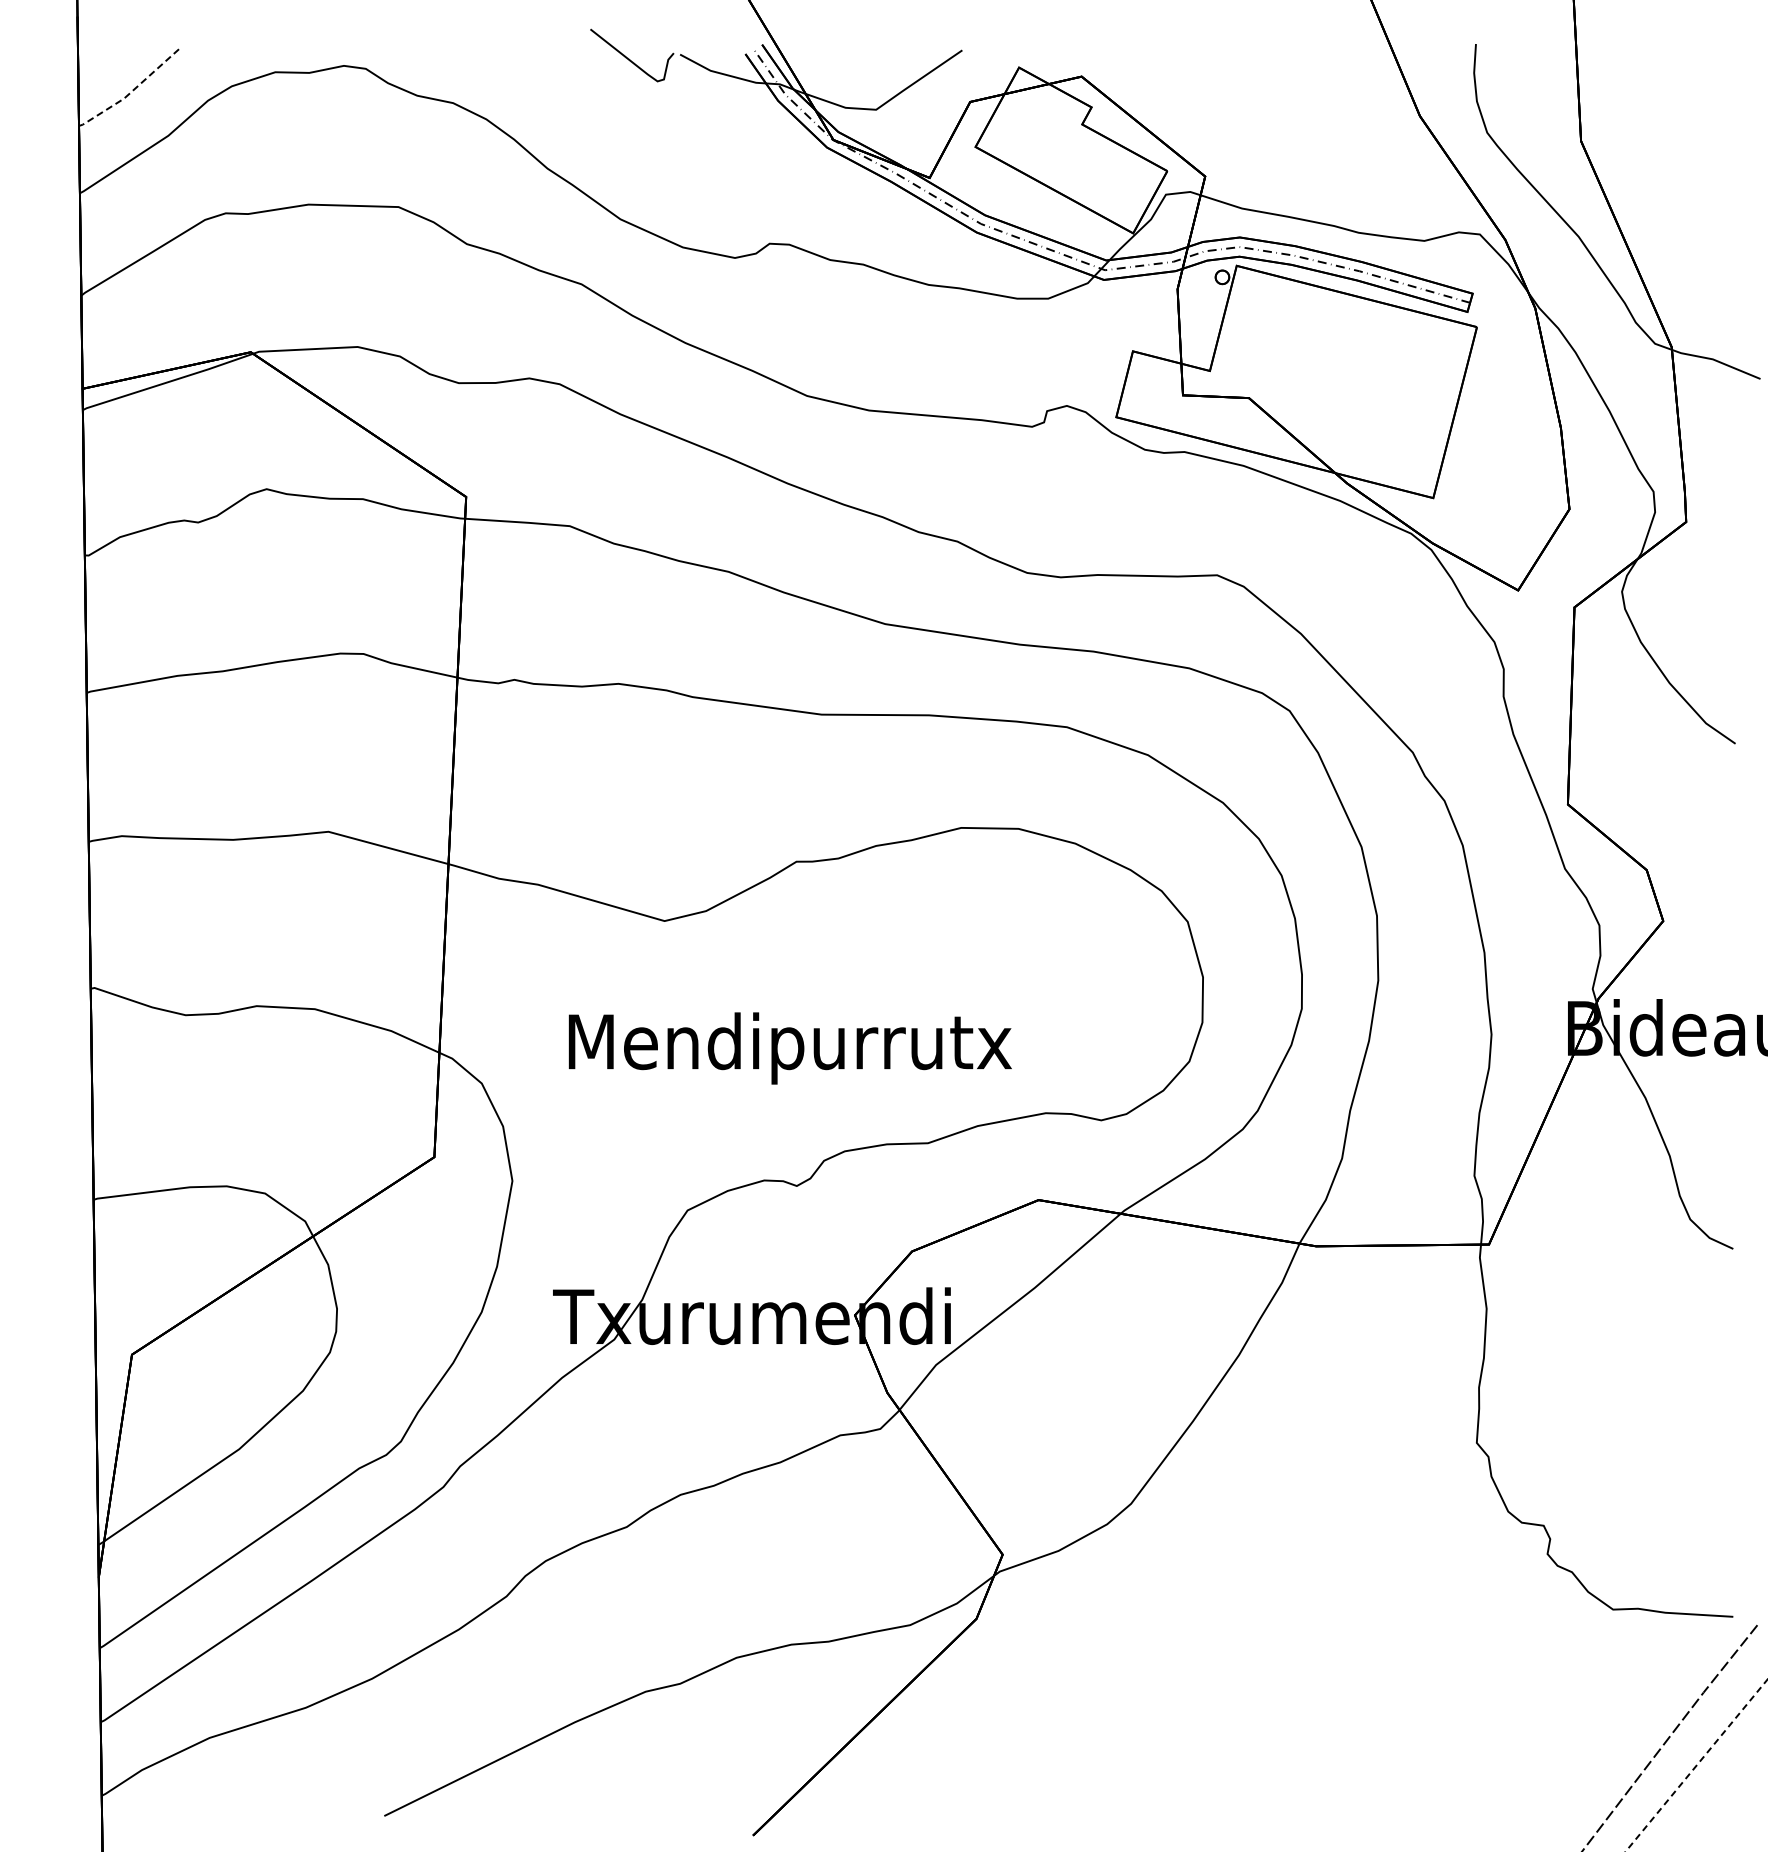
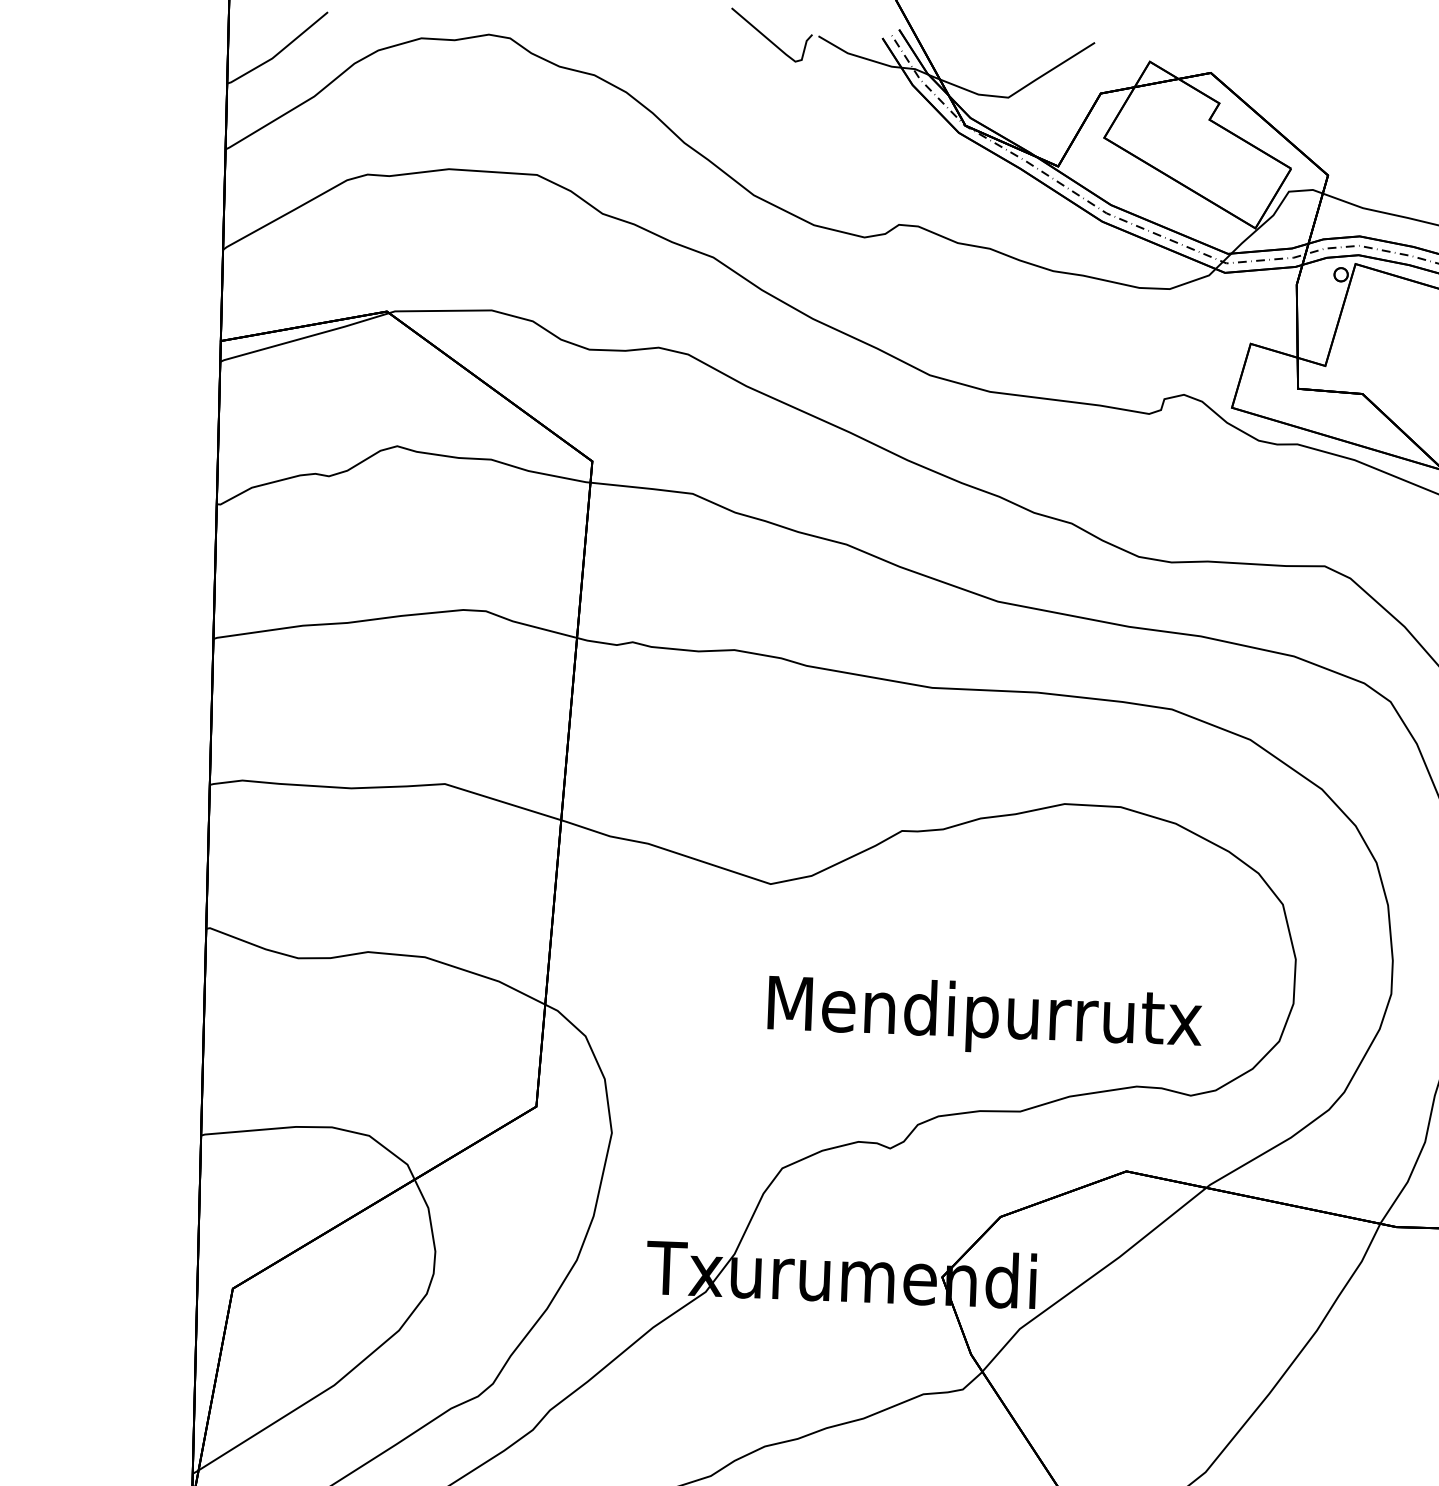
line: (130, 92) -> (278, 52), dashed -> solid
text: (789, 1048) -> (984, 1017), moved

